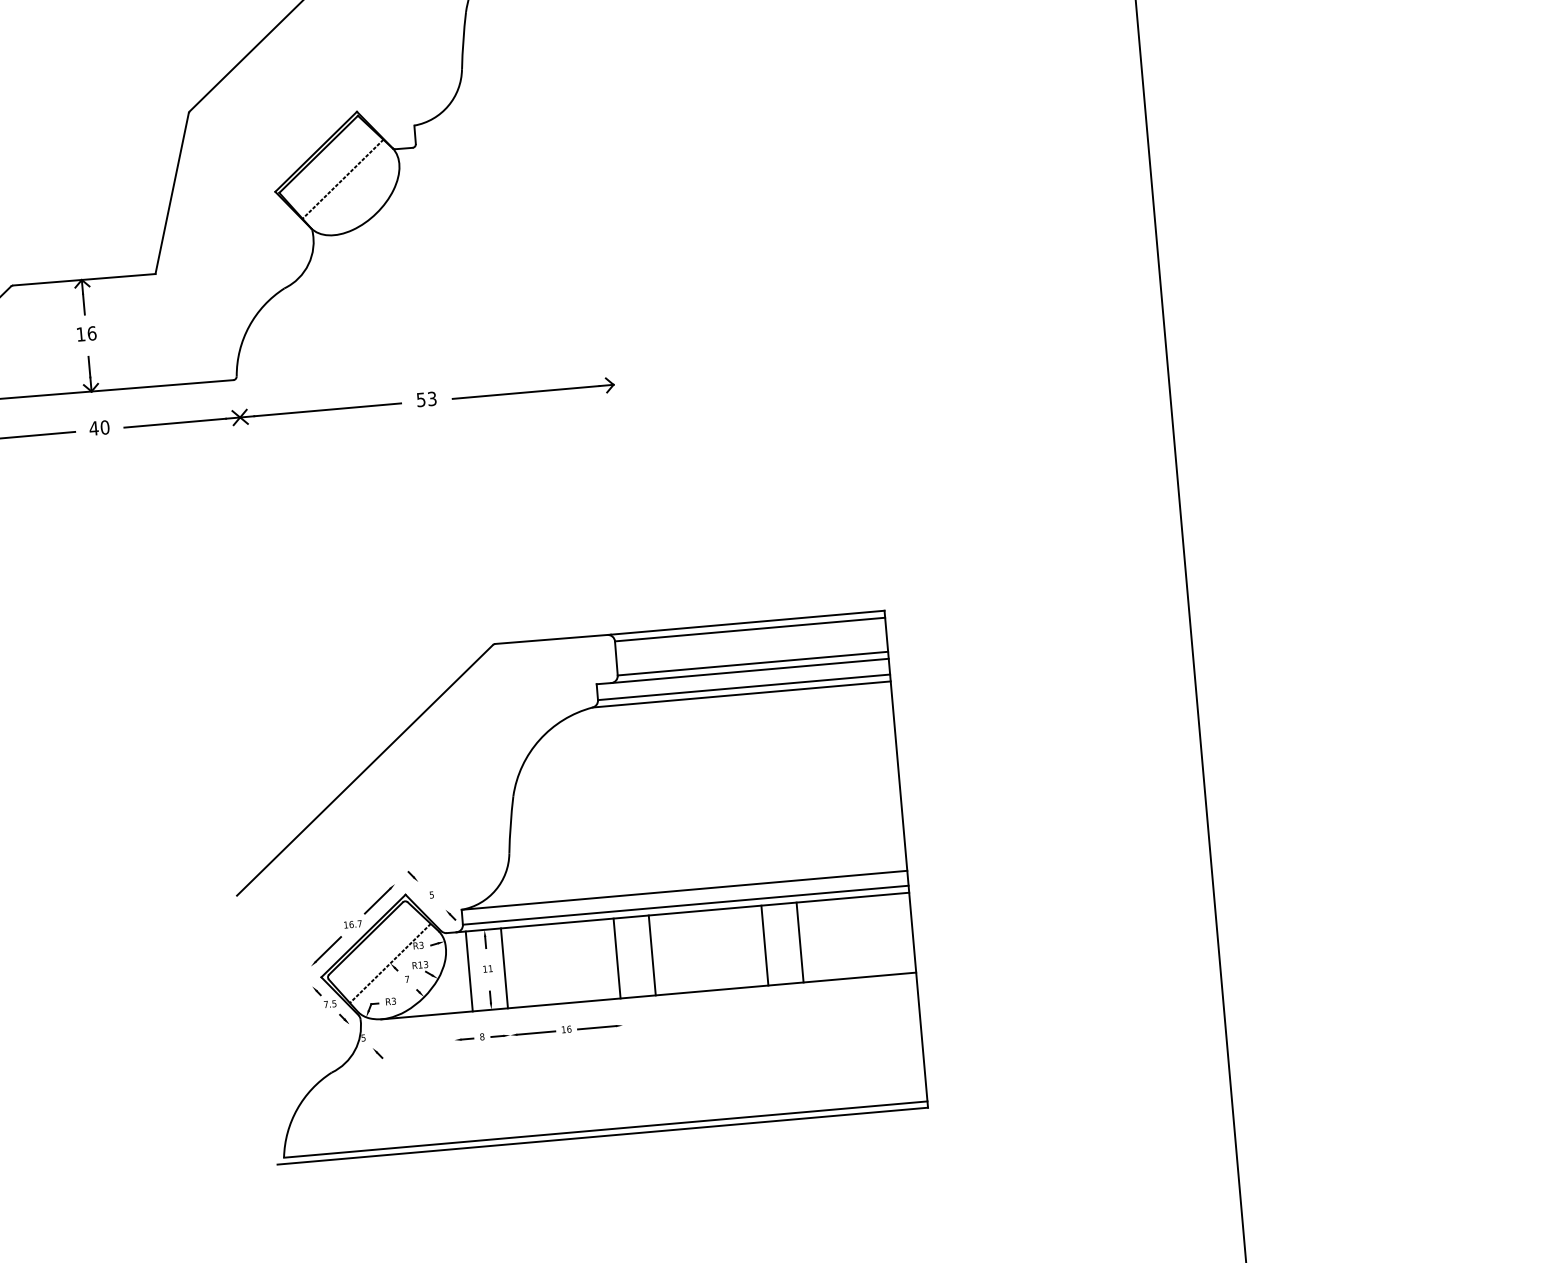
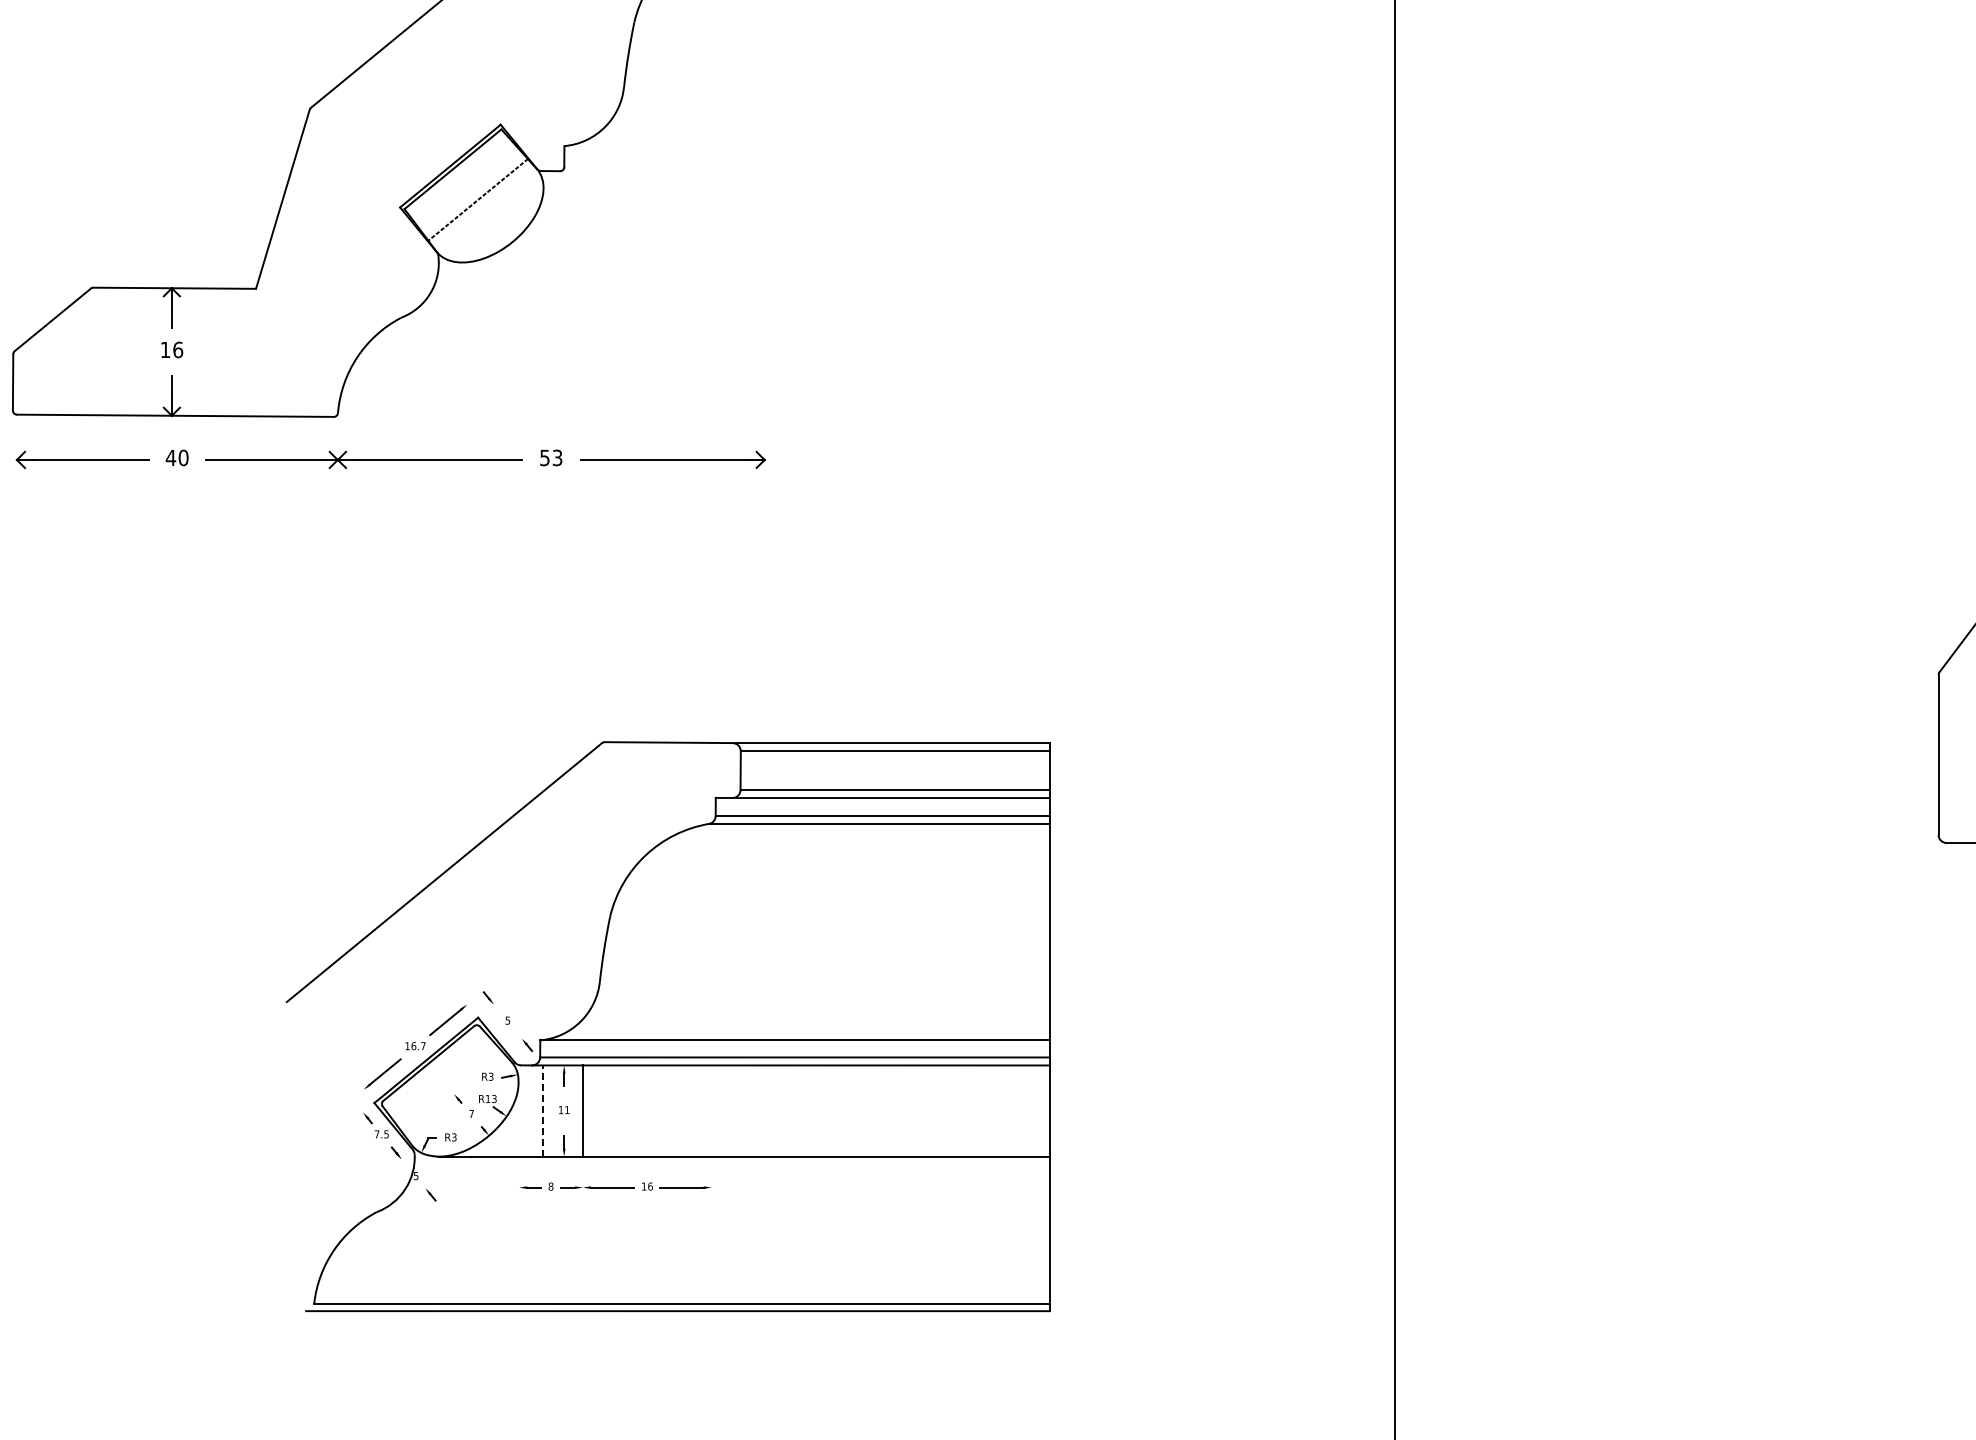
line: (799, 942) -> (920, 1110), removed
line: (764, 945) -> (880, 1110), removed
line: (651, 954) -> (751, 1110), removed
line: (616, 958) -> (711, 1110), removed
line: (389, 963) -> (453, 1094), removed
line: (469, 971) -> (542, 1111), solid -> dashed

